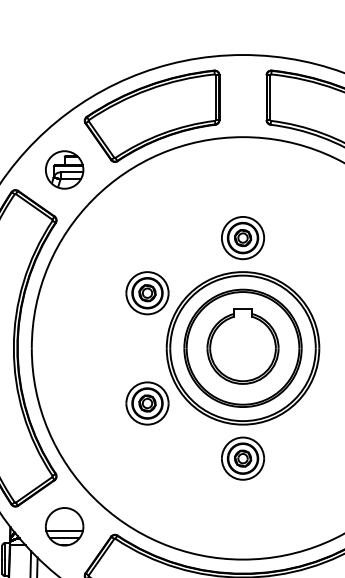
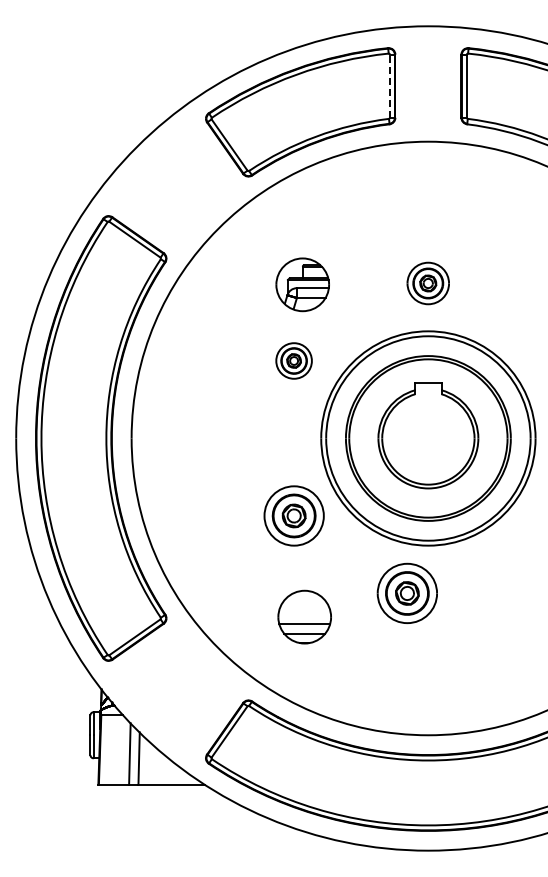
line: (215, 97) -> (389, 86), solid -> dashed
part: (64, 169) -> (302, 284), moved
part: (242, 238) -> (427, 283), size x0.7
part: (147, 292) -> (293, 360), size x0.6
part: (242, 457) -> (406, 592), moved
part: (64, 526) -> (304, 616), moved

